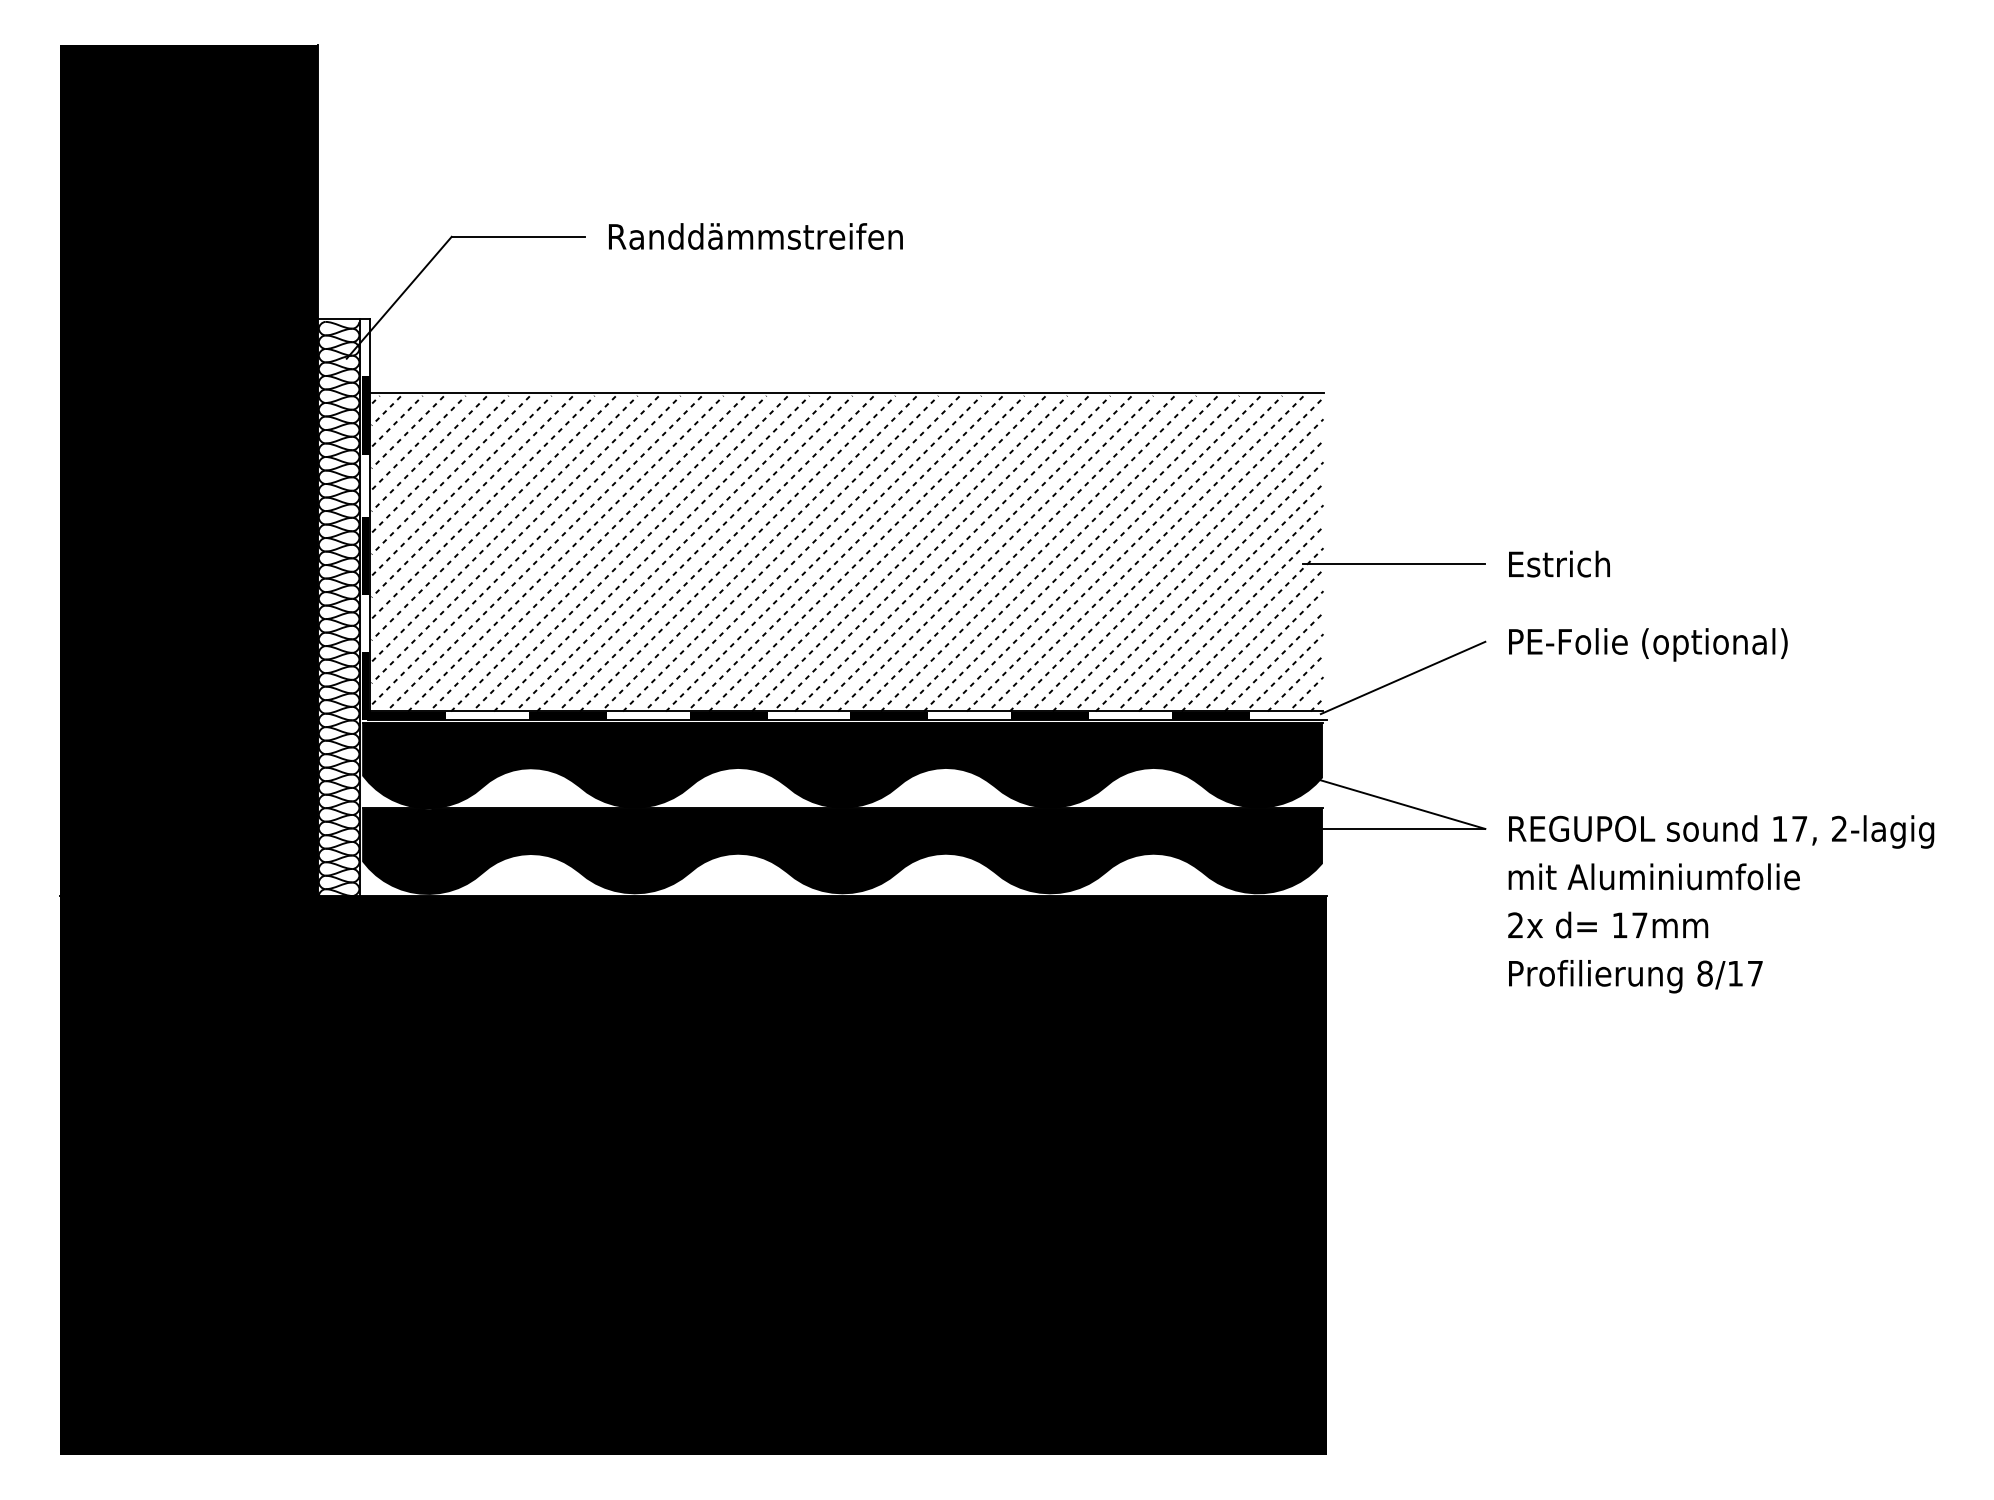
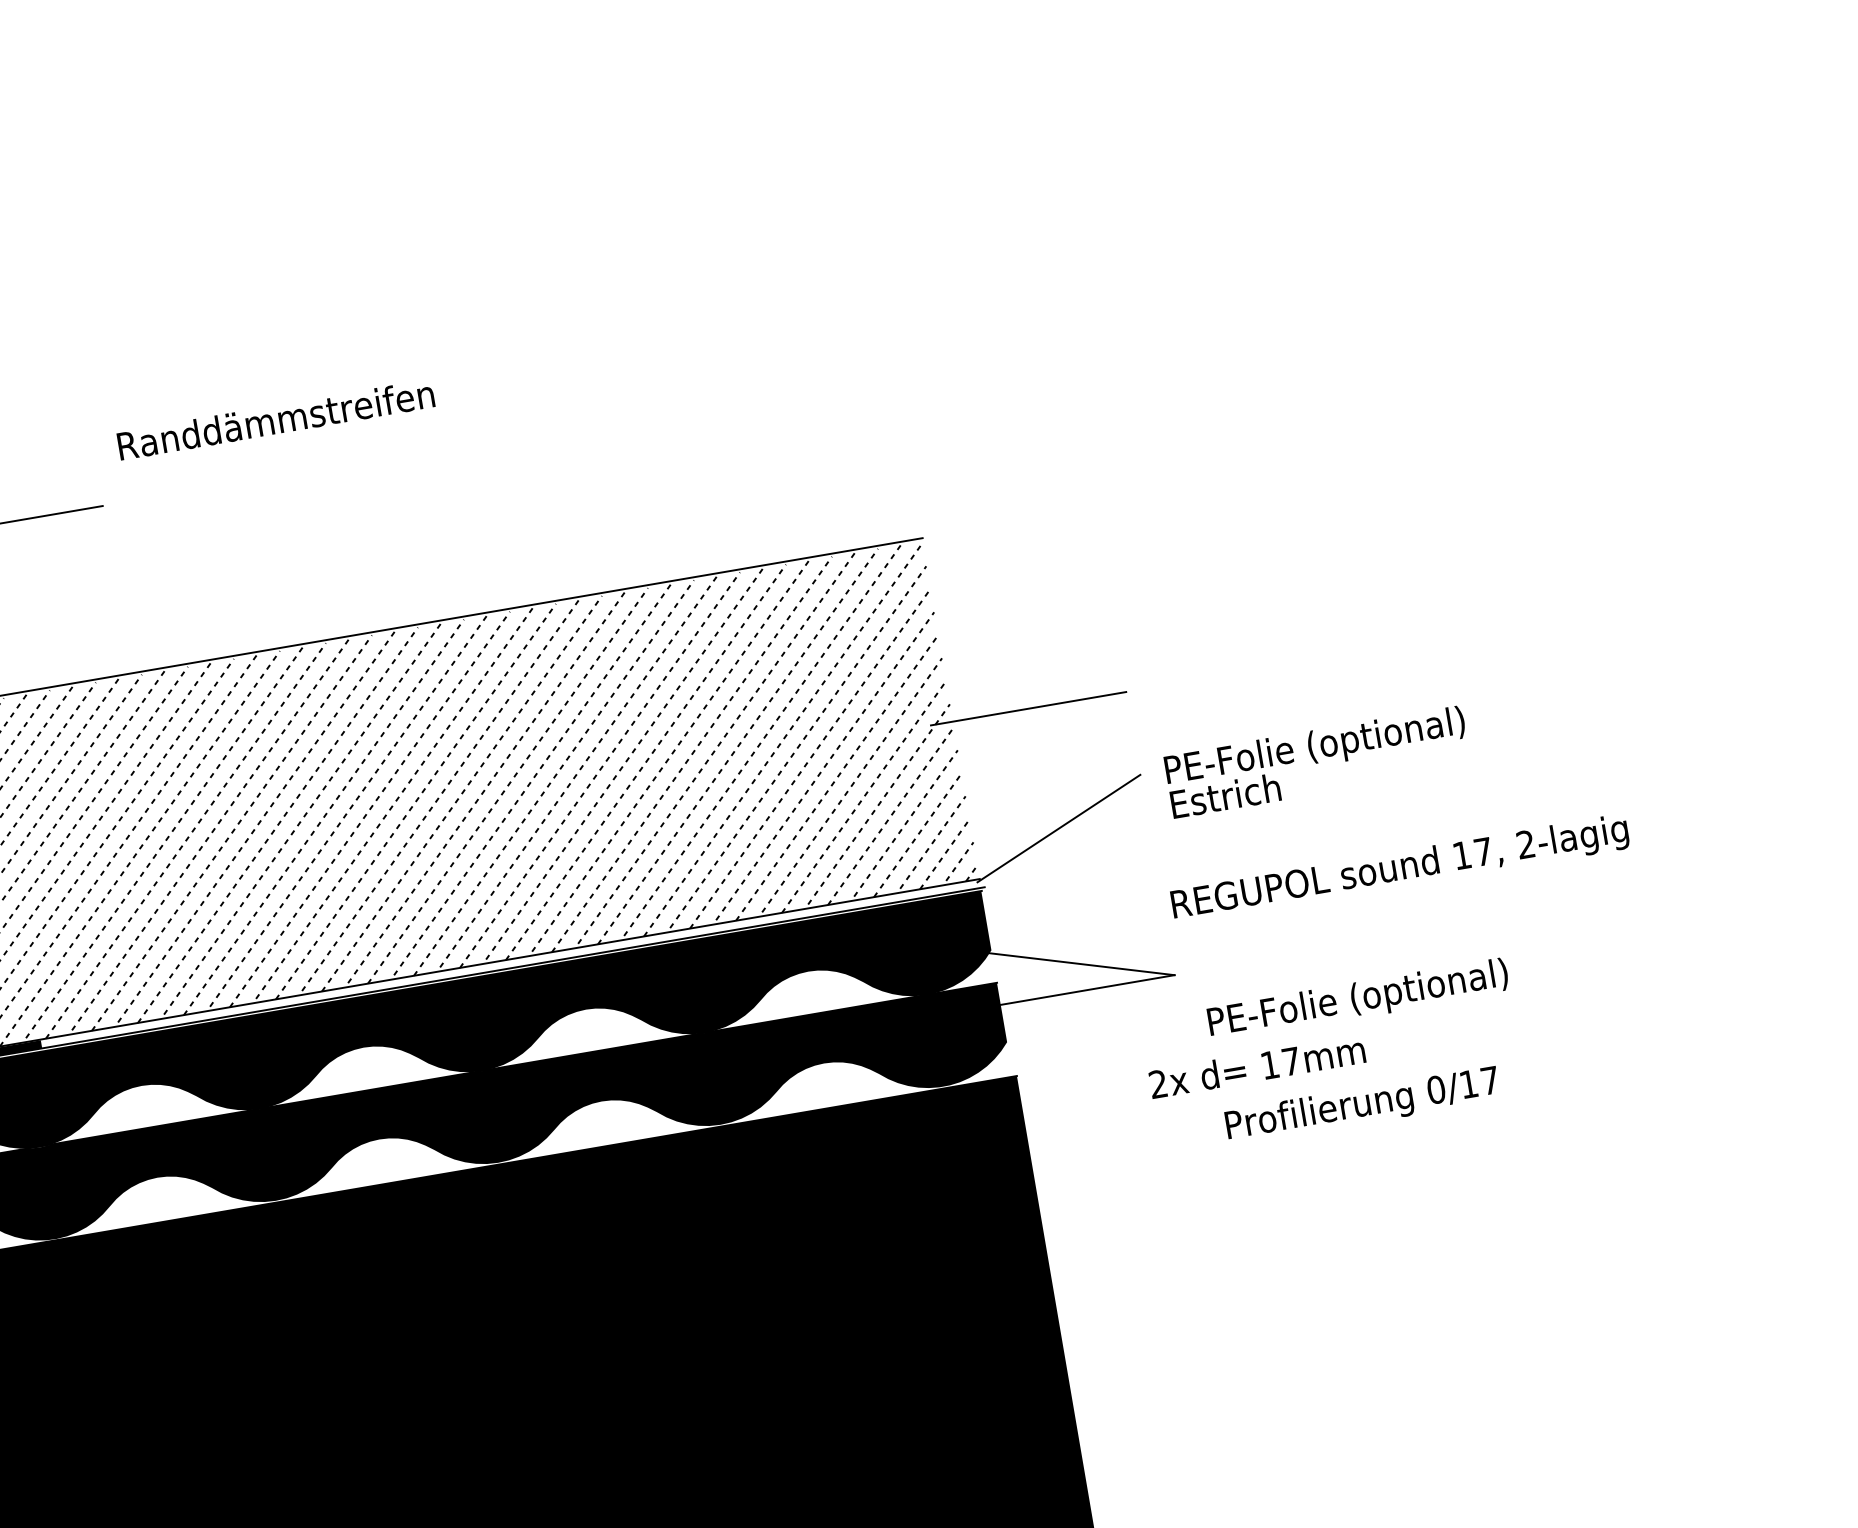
text: (755, 236) -> (275, 419), moved
text: (1559, 563) -> (1225, 795), moved
fill: (567, 715) -> (171, 1021), removed
fill: (728, 715) -> (343, 992), removed
fill: (889, 715) -> (516, 962), removed
fill: (1049, 715) -> (687, 933), removed
fill: (1210, 715) -> (859, 904), removed
text: (1721, 831) -> (1400, 868), moved
text: (1653, 879) -> (1363, 998), mit Aluminiumfolie -> PE-Folie (optional)
text: (1608, 924) -> (1257, 1066), moved
text: (1704, 973) -> (1435, 1089), 8/17 -> 0/17

